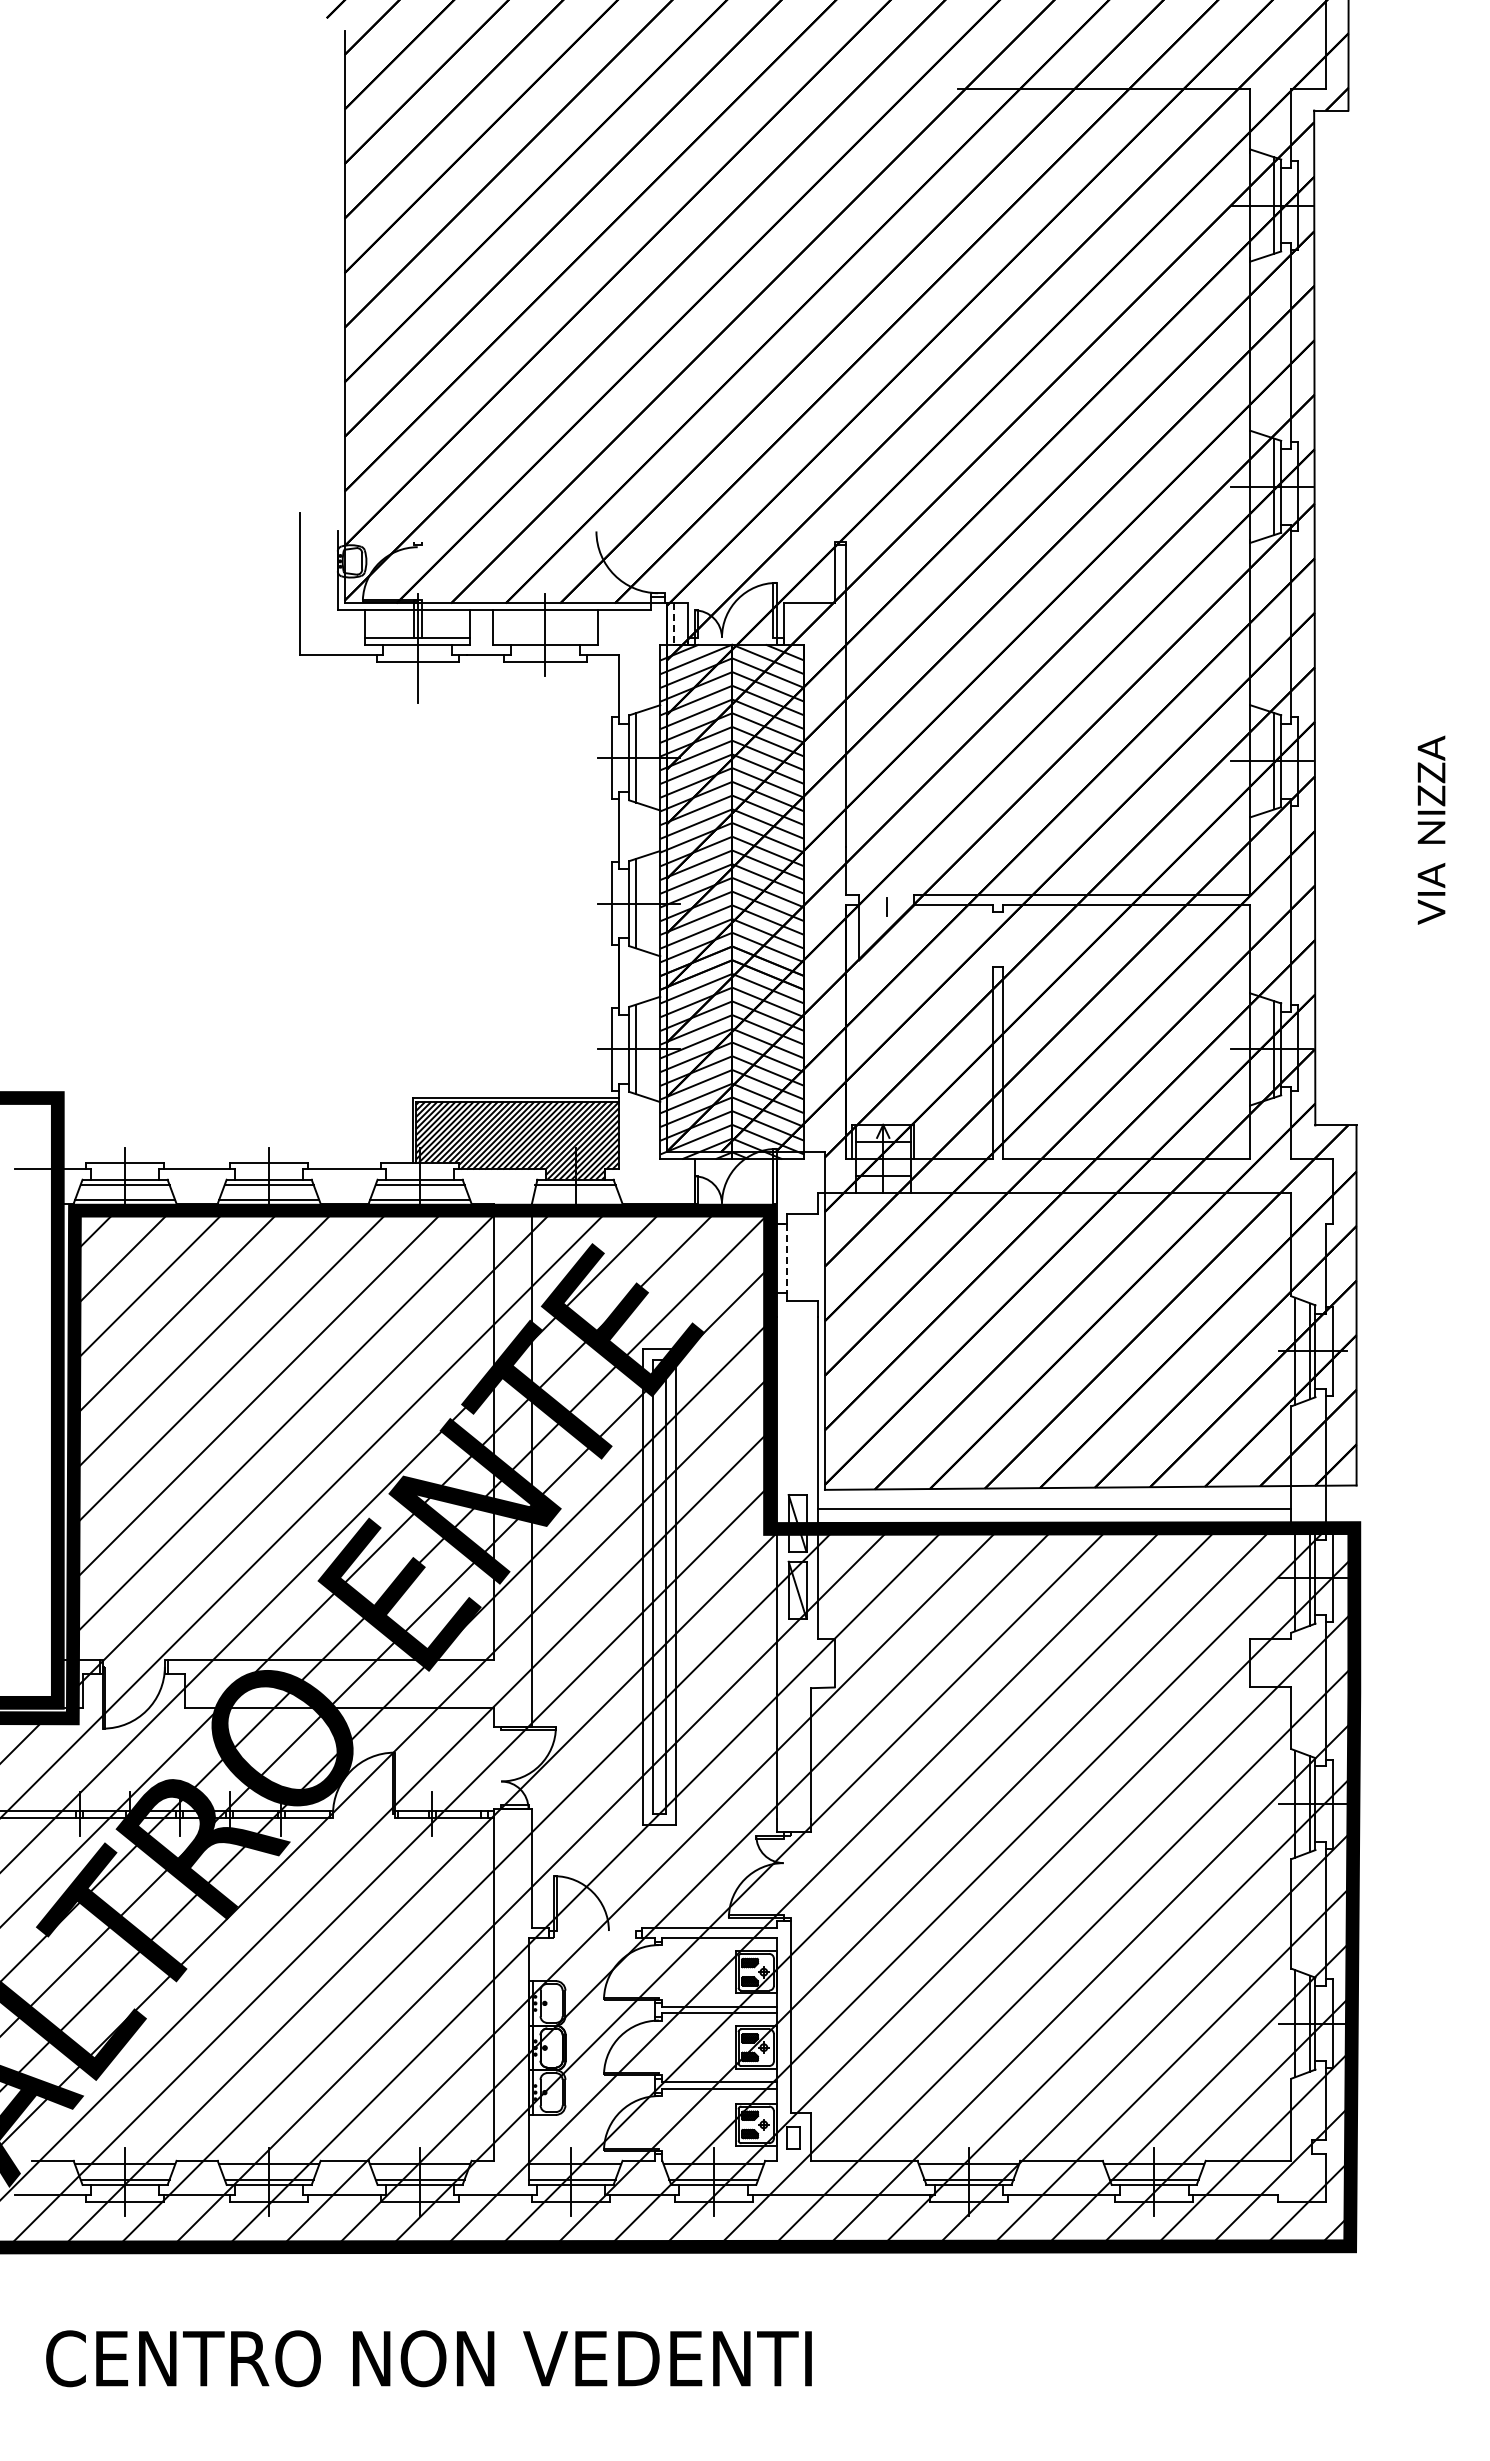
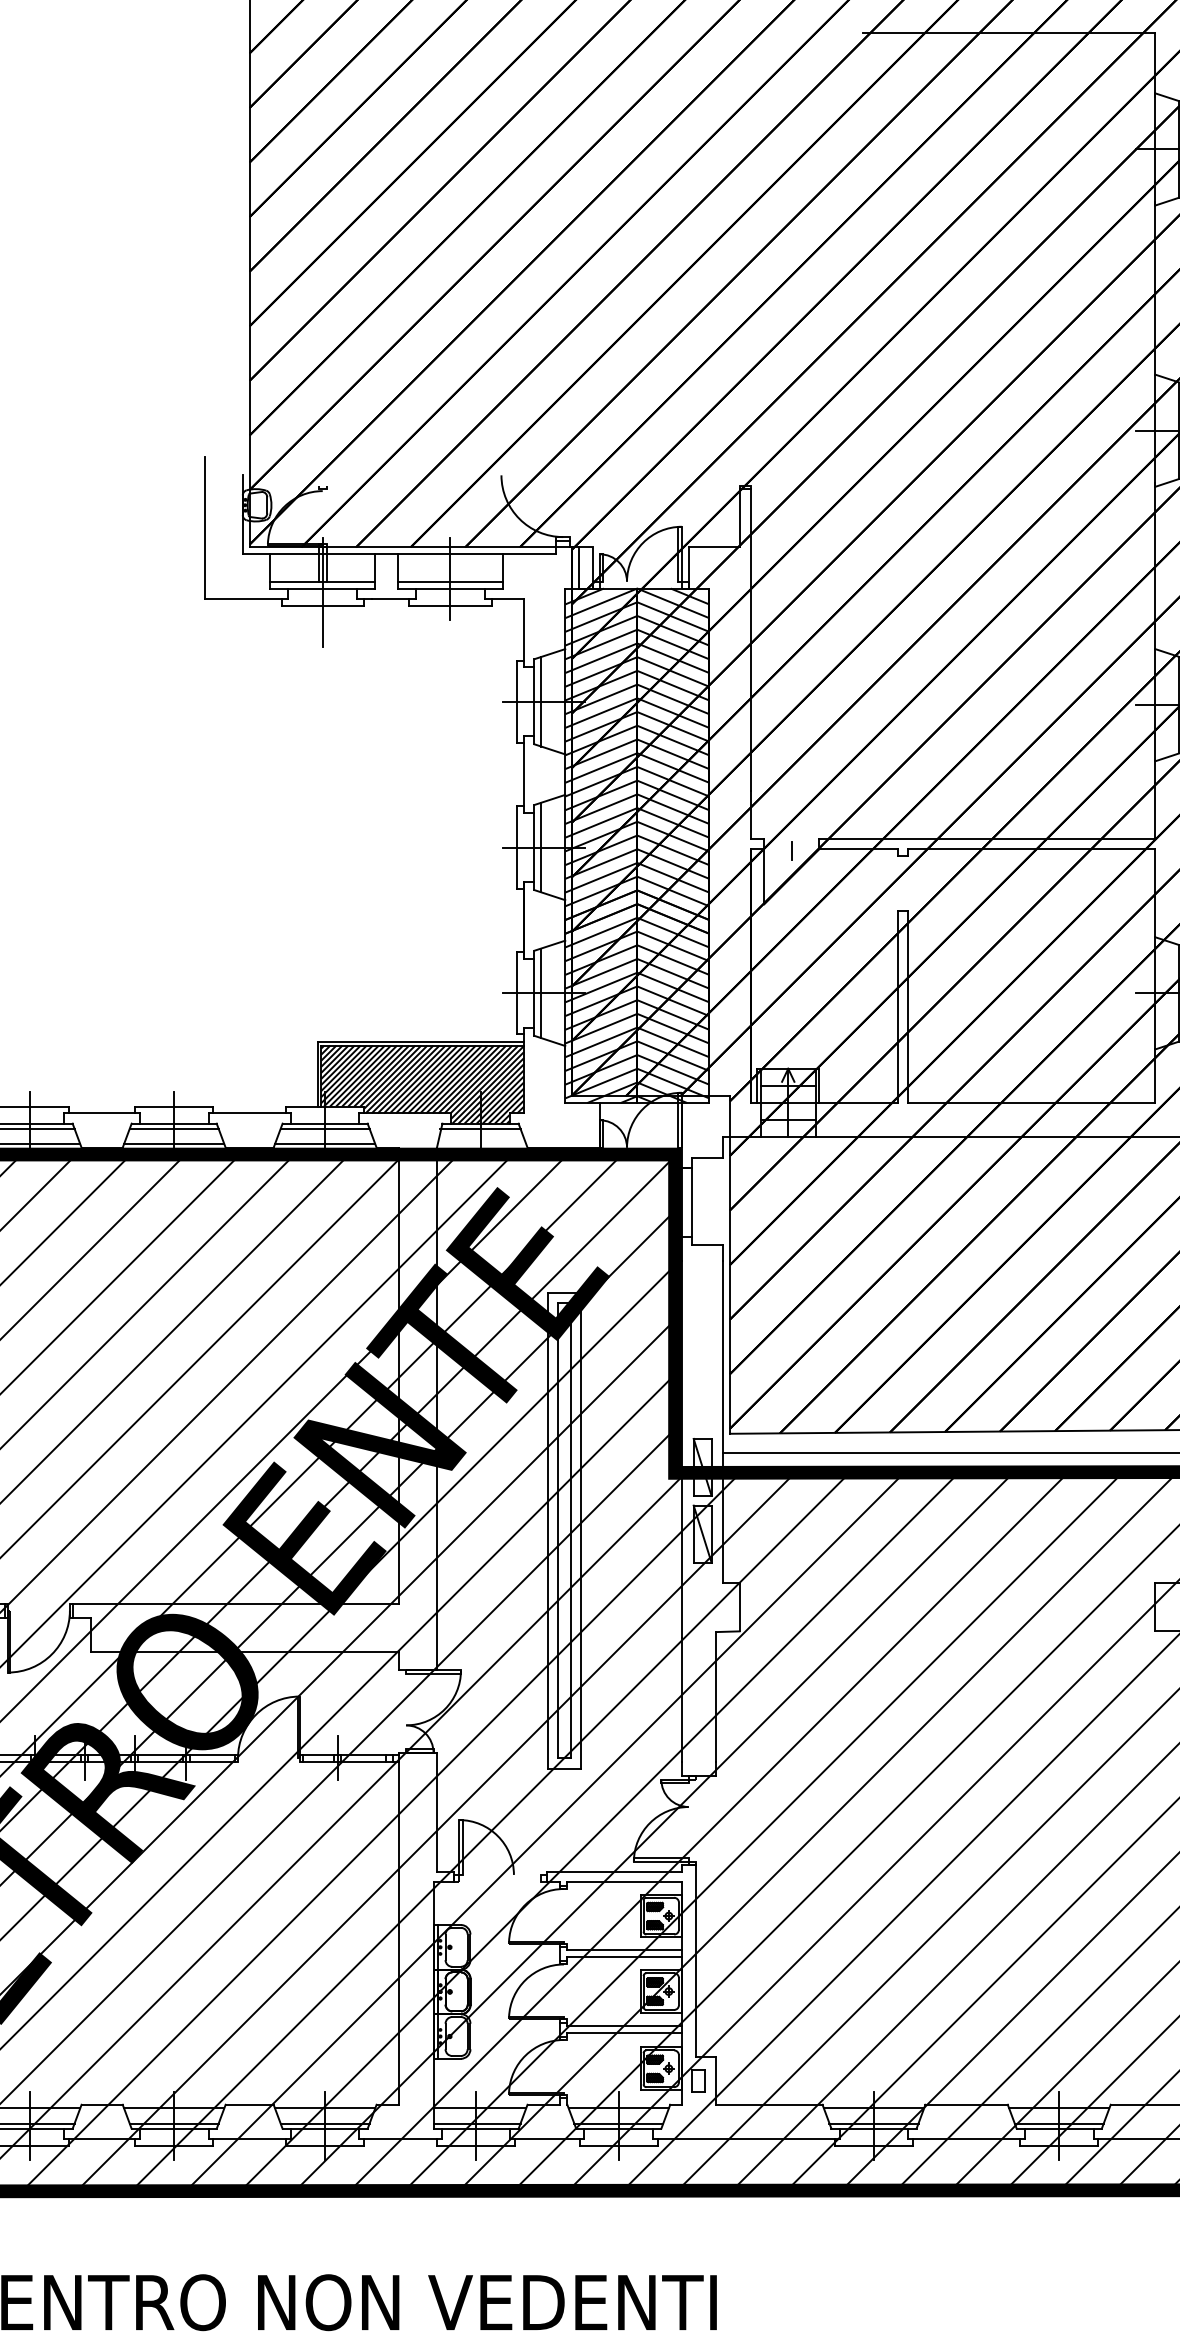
line: (673, 624) -> (578, 568), dashed -> solid
line: (544, 637) -> (449, 581), added
line: (787, 1259) -> (692, 1203), dashed -> solid

